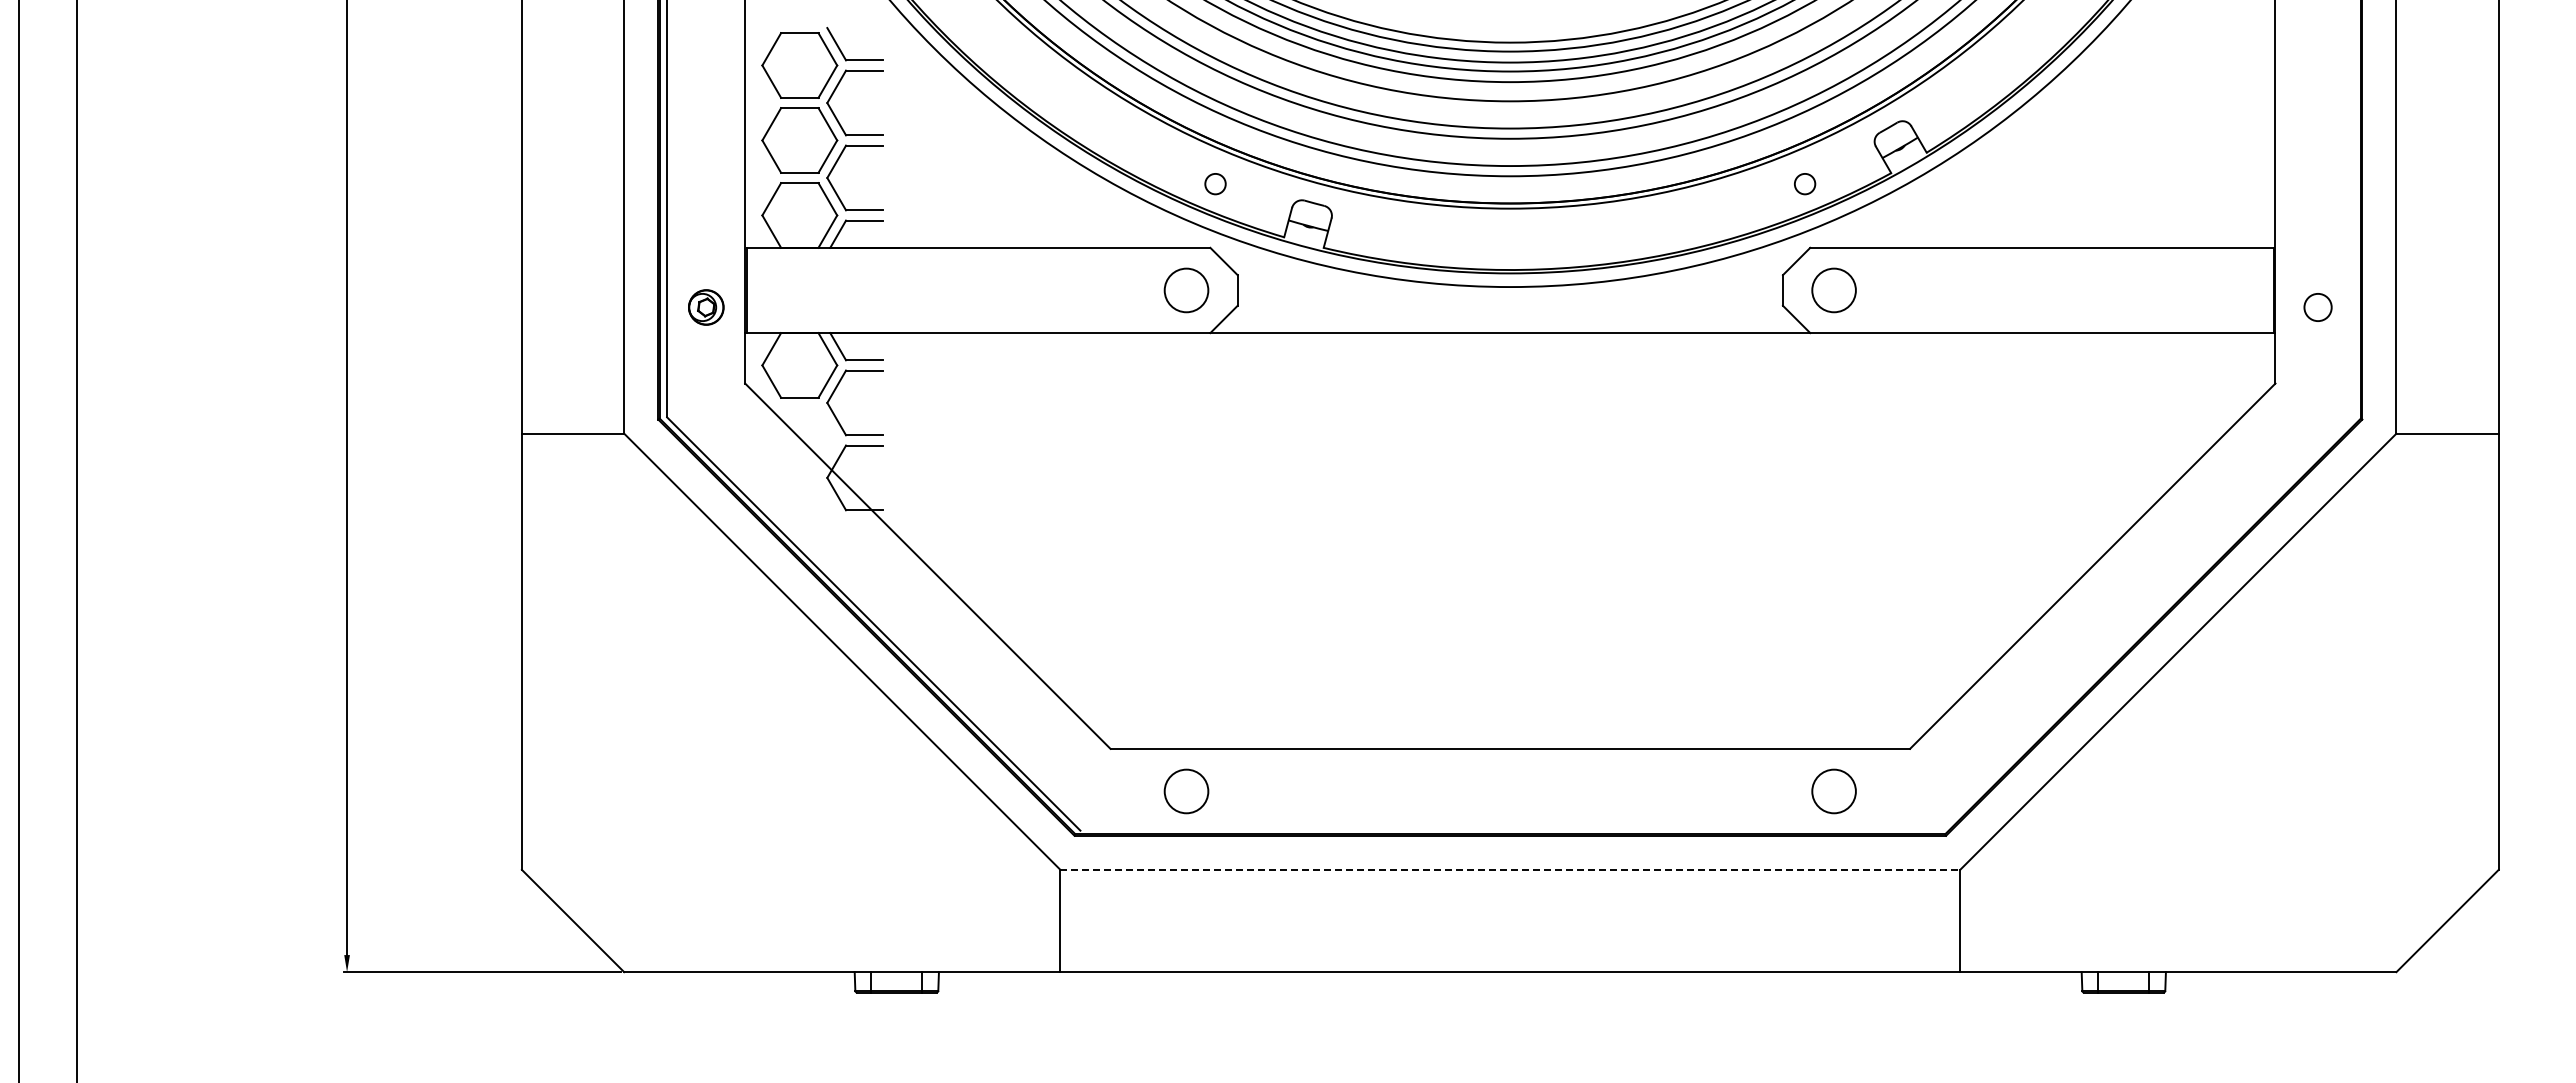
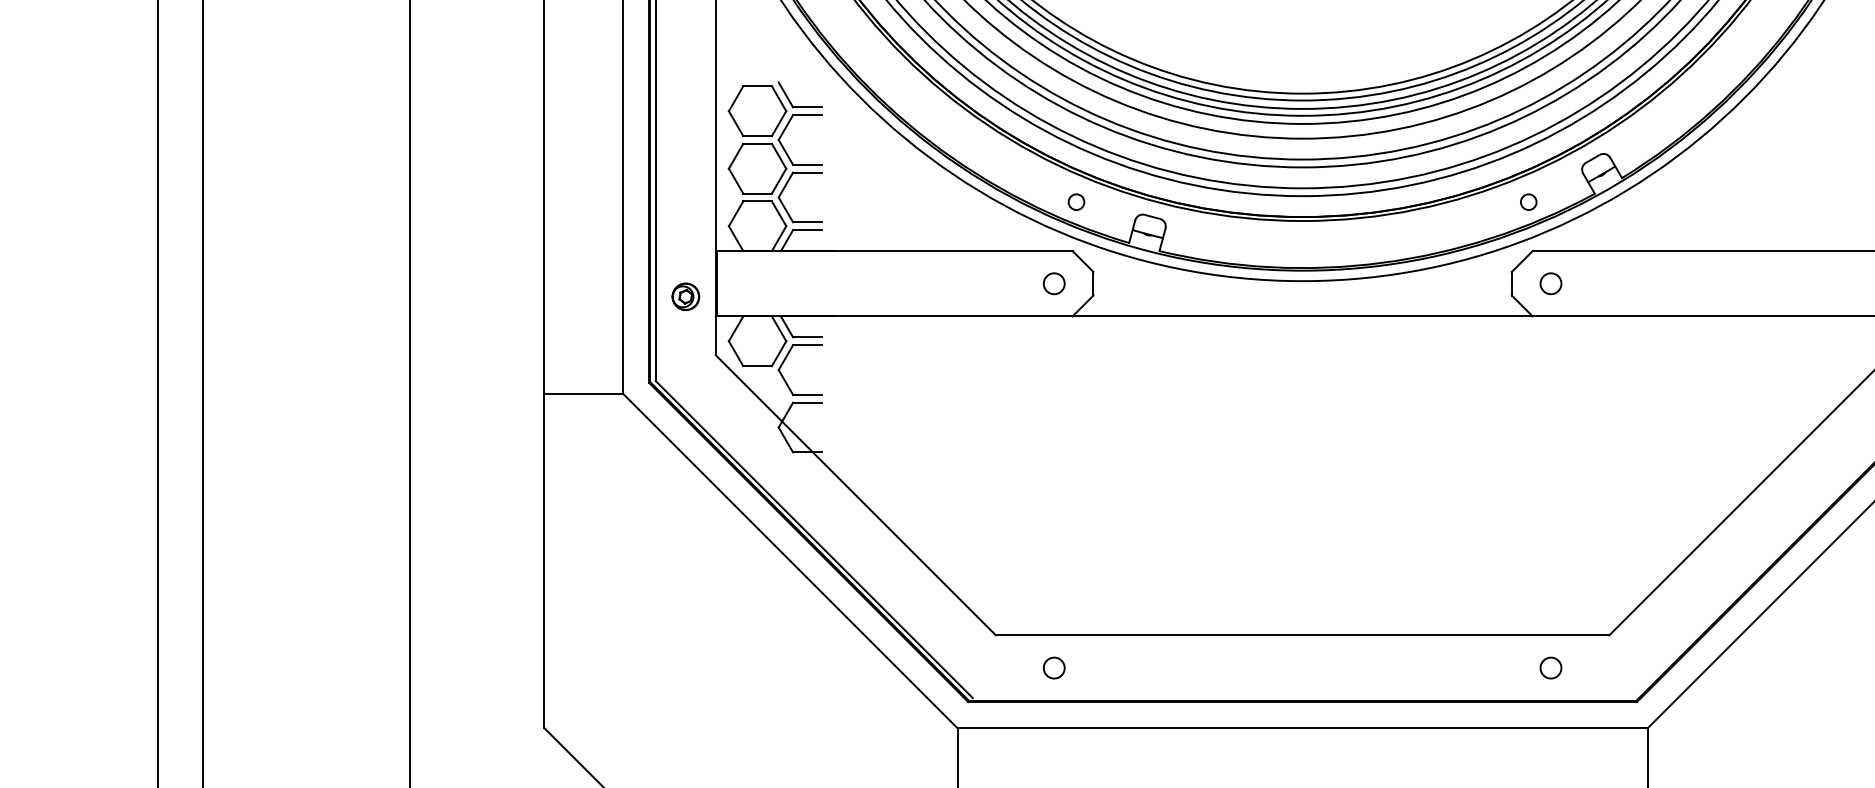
circle: (1186, 290) -> (1054, 283), size x0.62
circle: (1833, 290) -> (1550, 283), size x0.62
circle: (1186, 791) -> (1054, 668), size x0.62
circle: (1833, 791) -> (1550, 668), size x0.62
line: (1510, 869) -> (1302, 727), dashed -> solid

